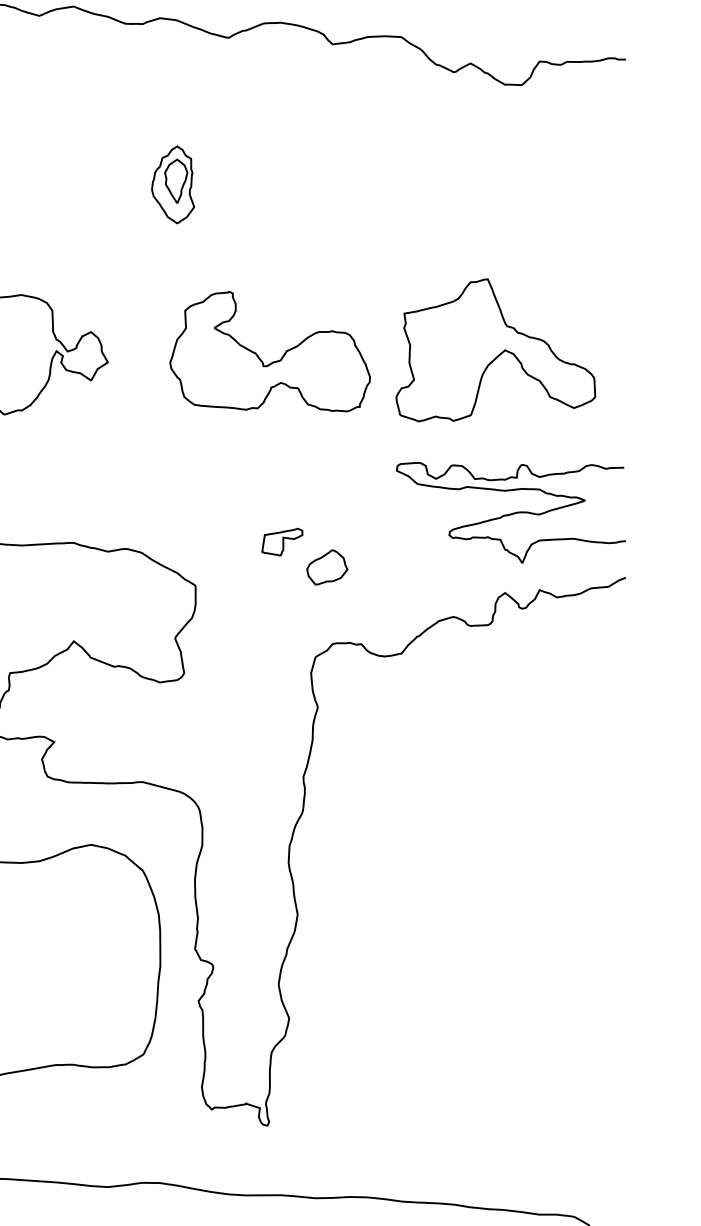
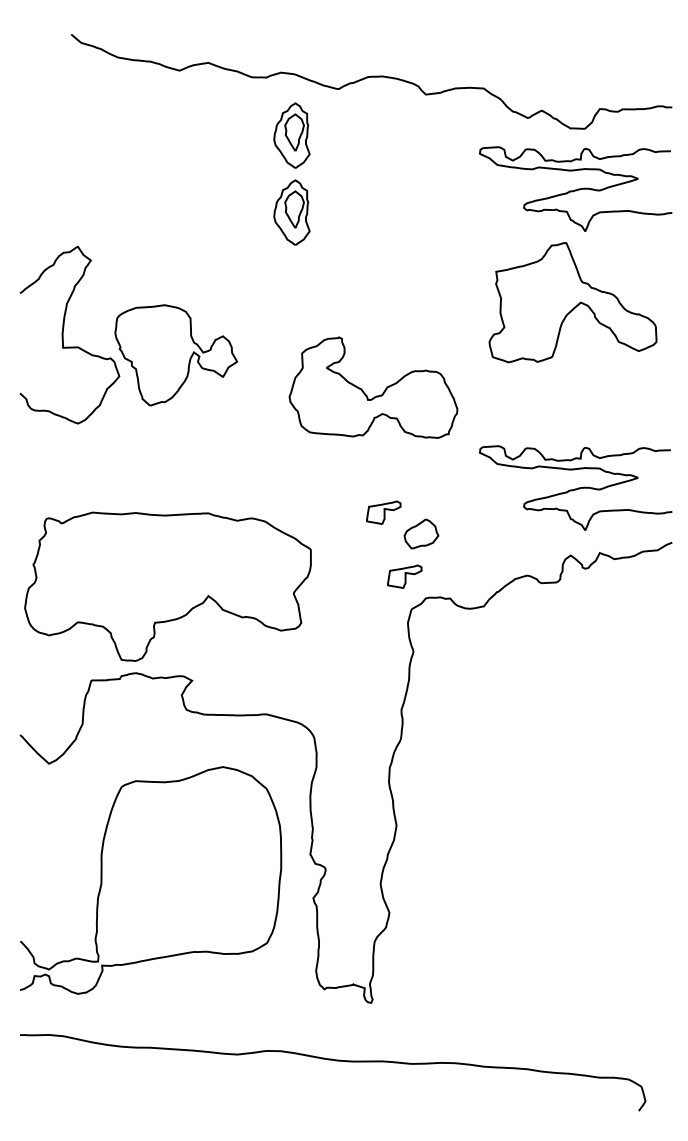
part: (172, 93) -> (291, 135), added
curve: (510, 157) -> (575, 189), added
part: (495, 350) -> (572, 302), moved
part: (273, 360) -> (376, 395), moved
part: (307, 618) -> (404, 576), added

